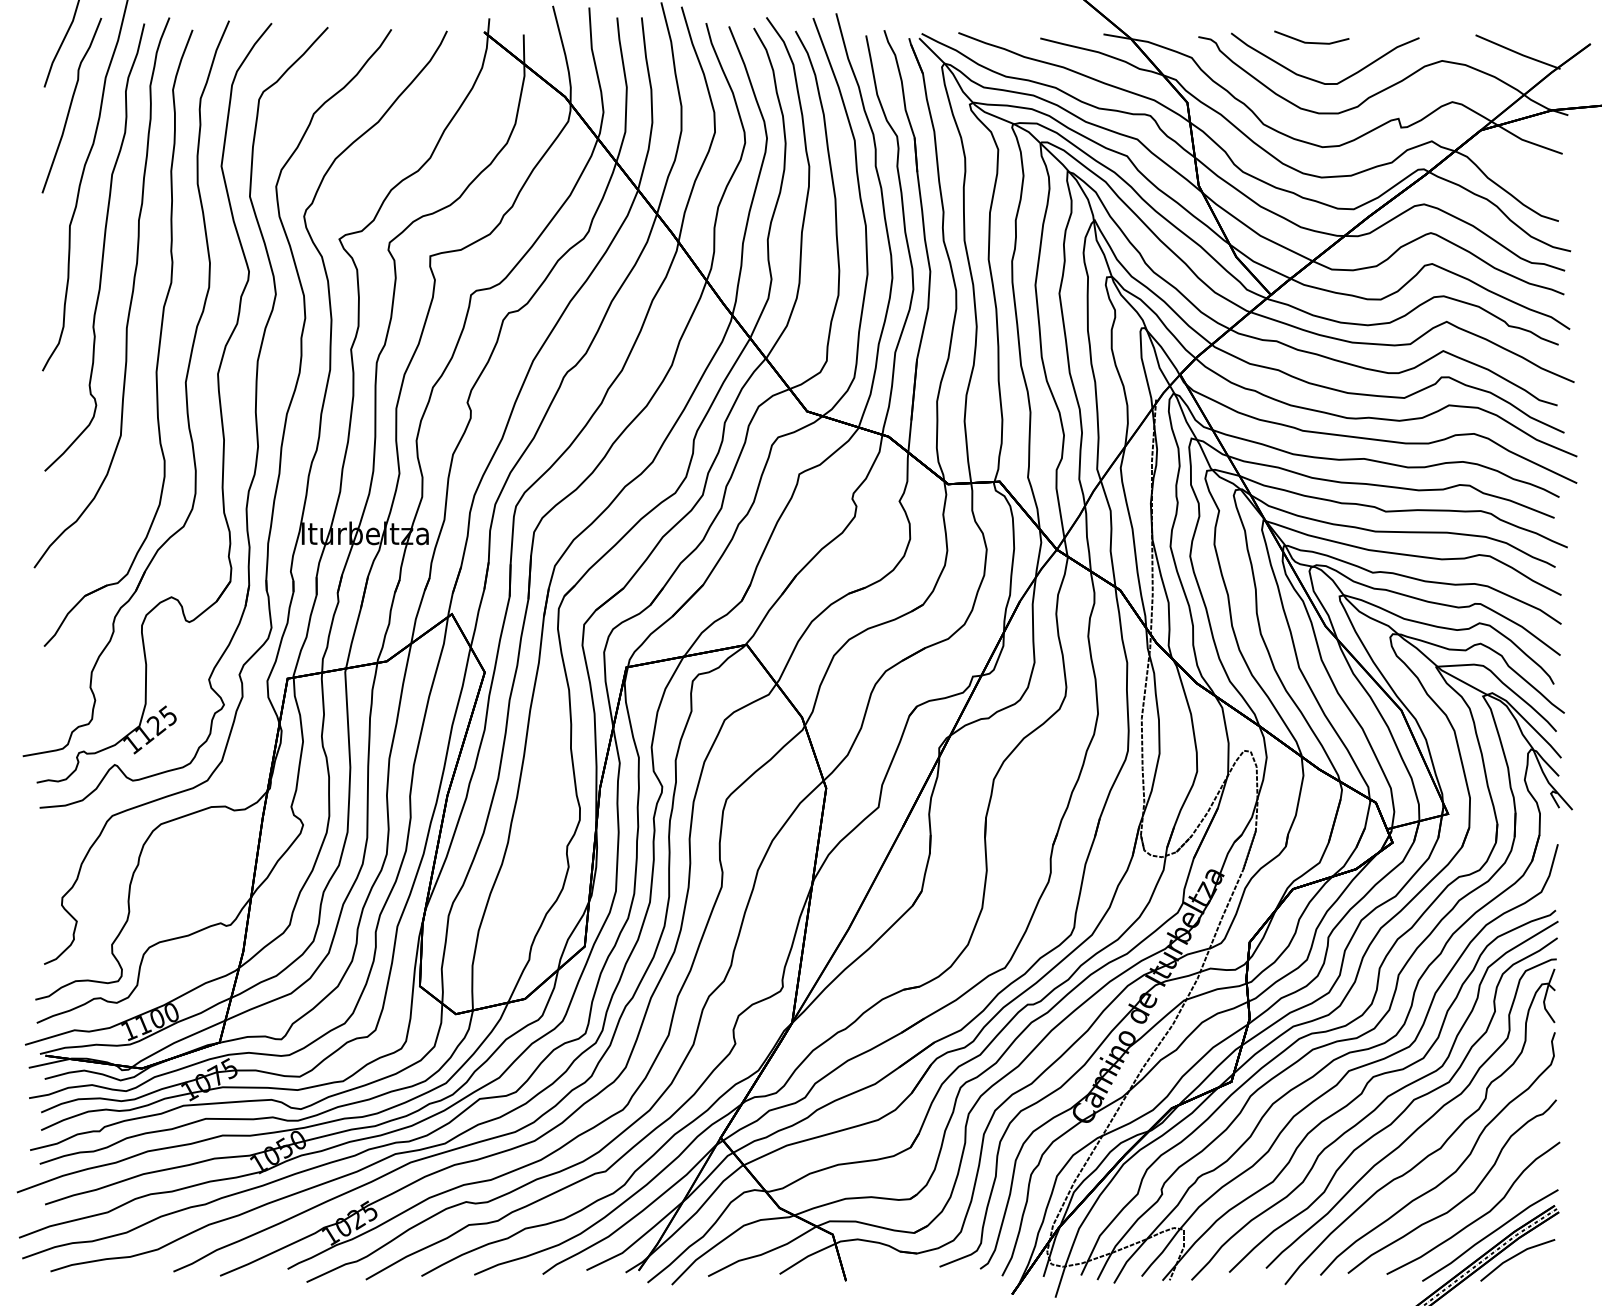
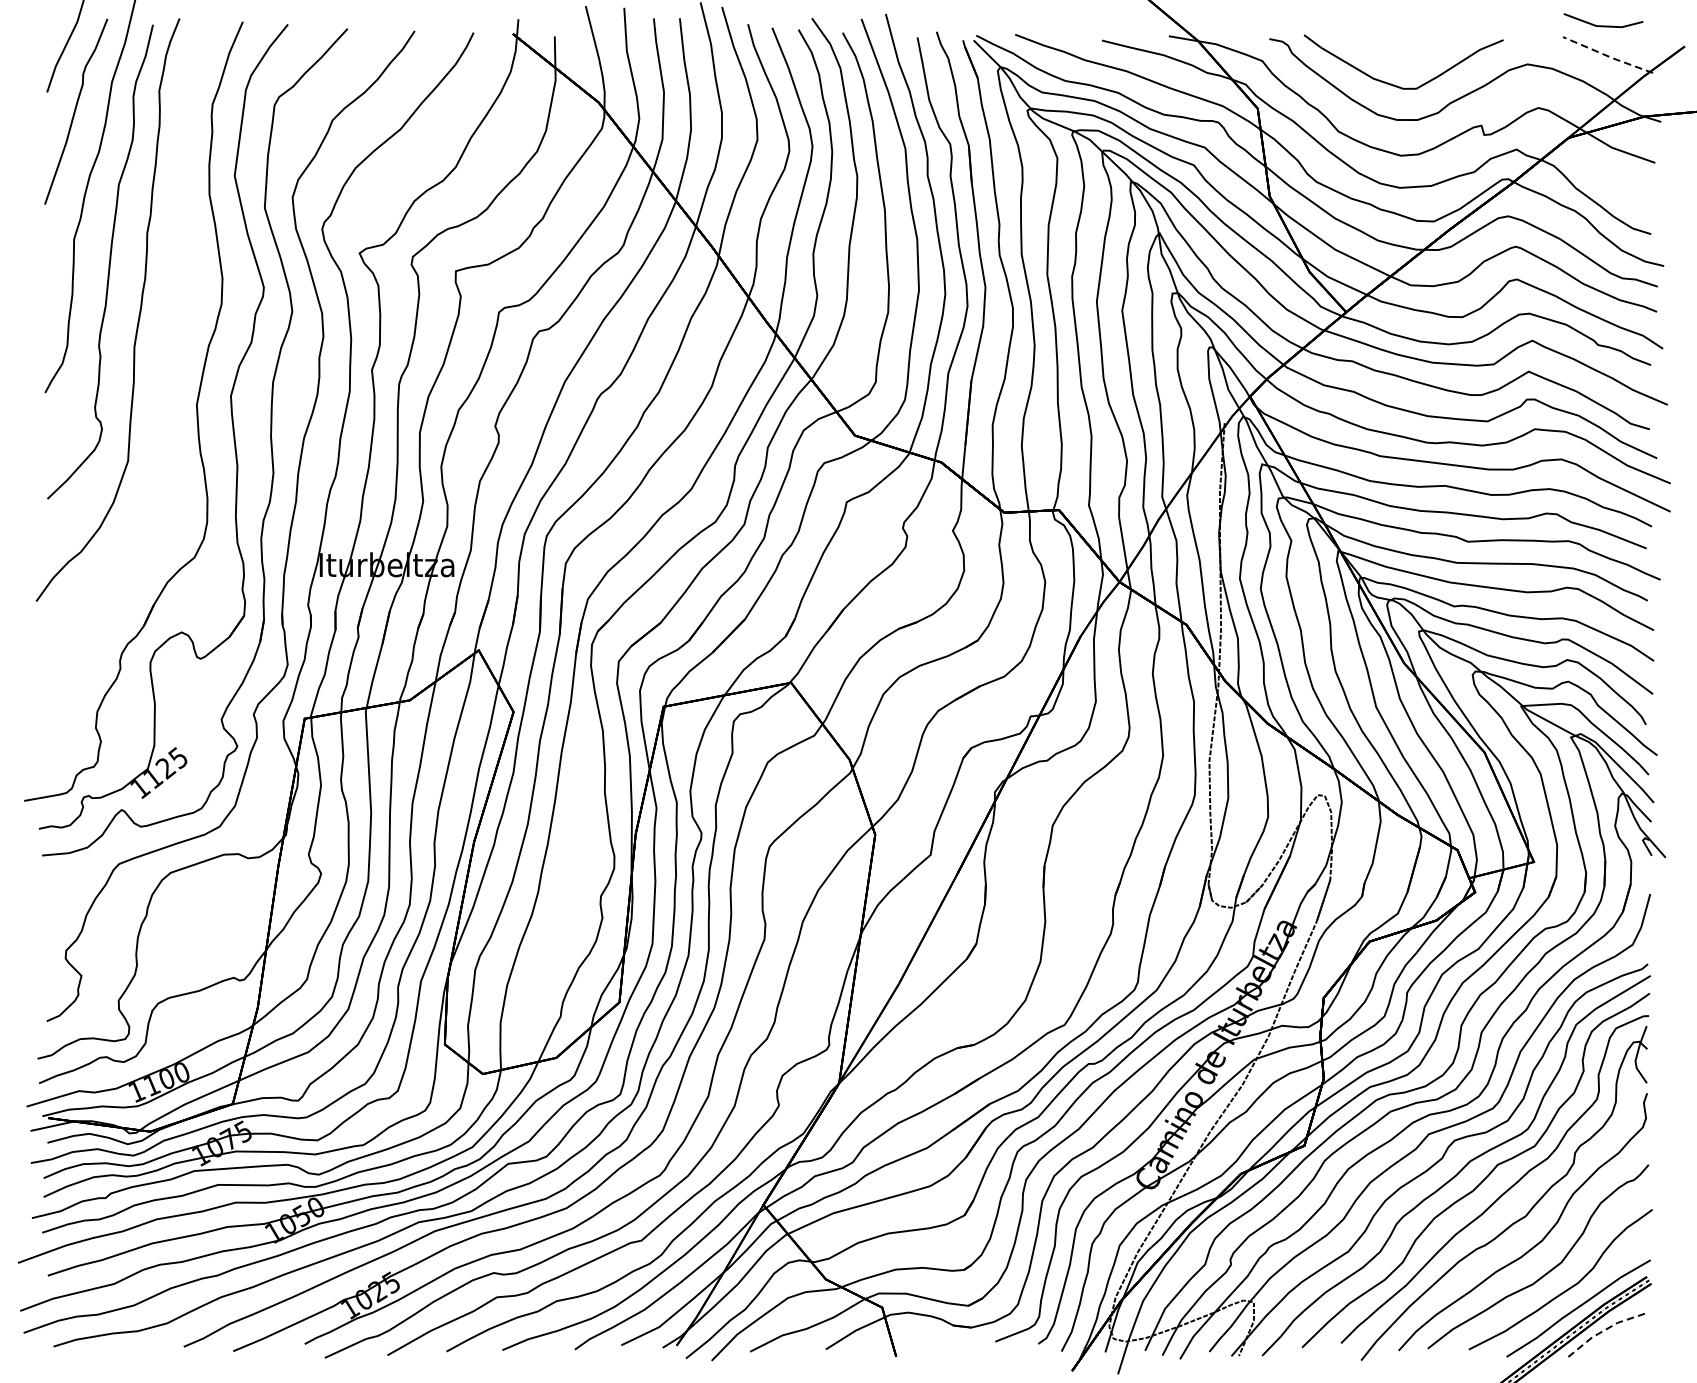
line: (1311, 42) -> (1603, 25), moved
line: (1517, 53) -> (1607, 56), solid -> dashed
part: (158, 343) -> (167, 363), removed
line: (1515, 1255) -> (1605, 1329), solid -> dashed

